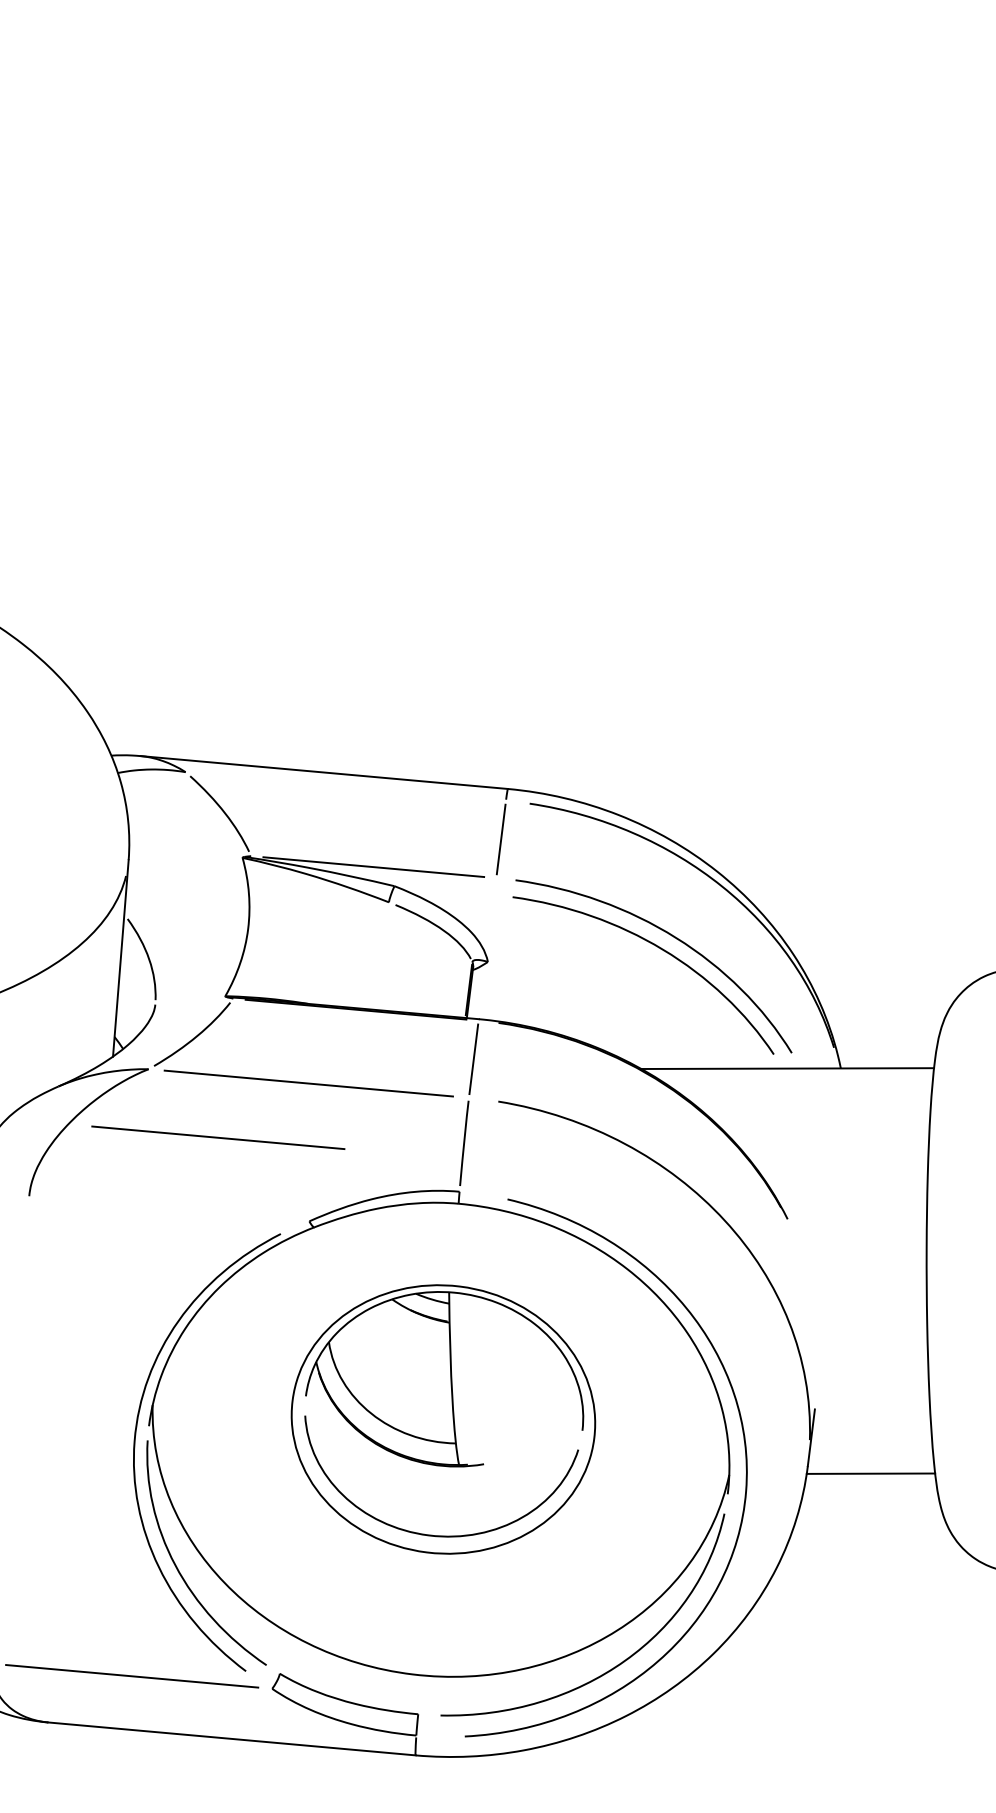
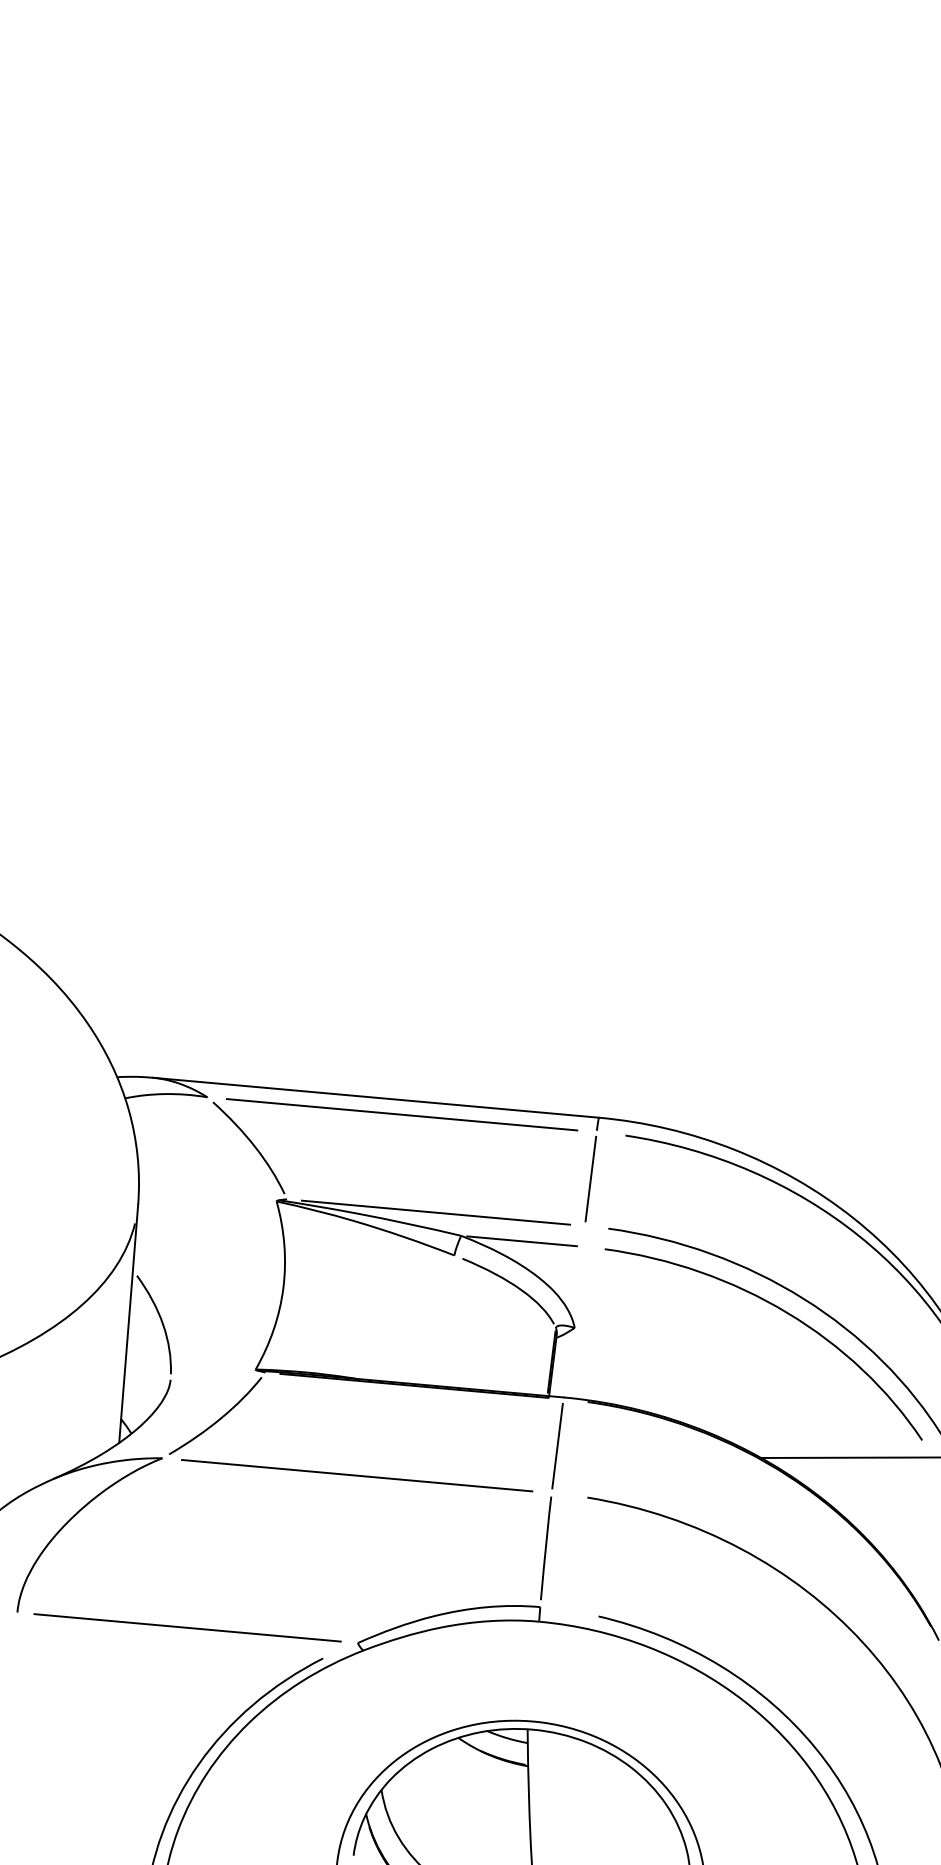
line: (345, 786) -> (401, 1114), added
line: (444, 890) -> (521, 1241), added
line: (218, 1137) -> (187, 1627), moved

